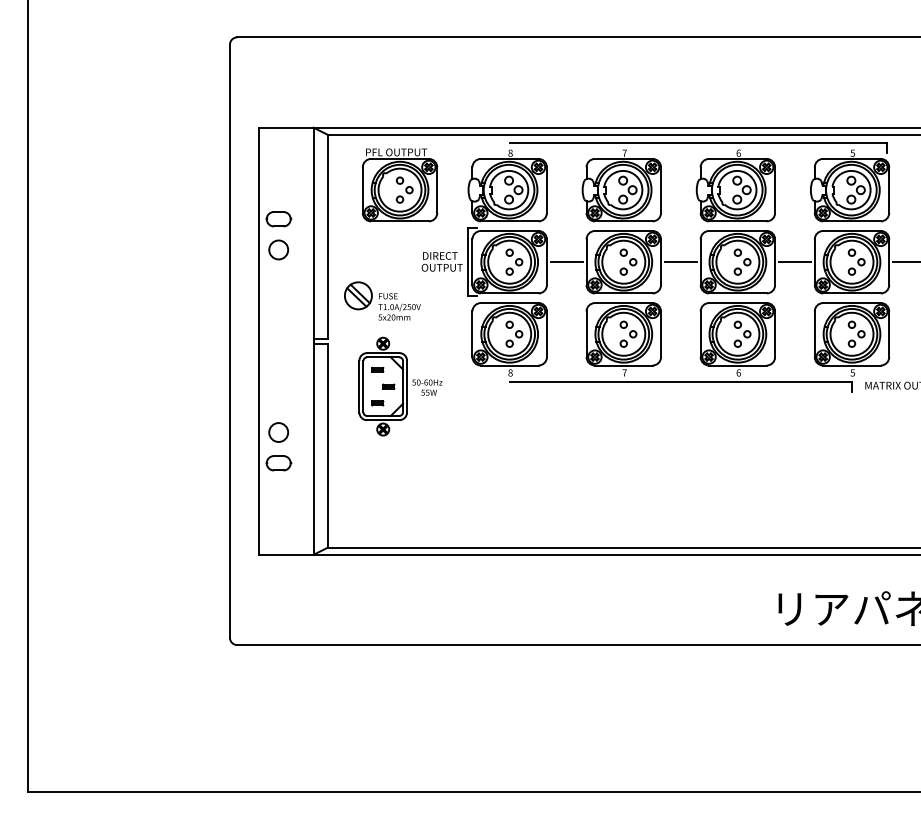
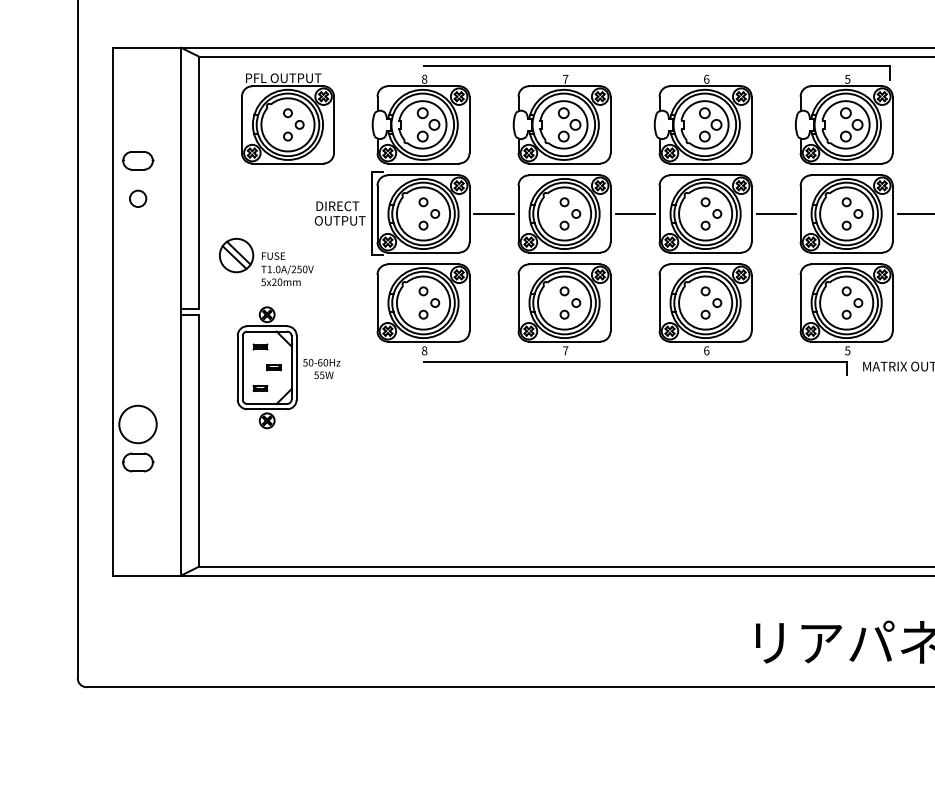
circle: (278, 249) -> (137, 198), size x0.7
circle: (278, 432) -> (137, 424), size x1.6

